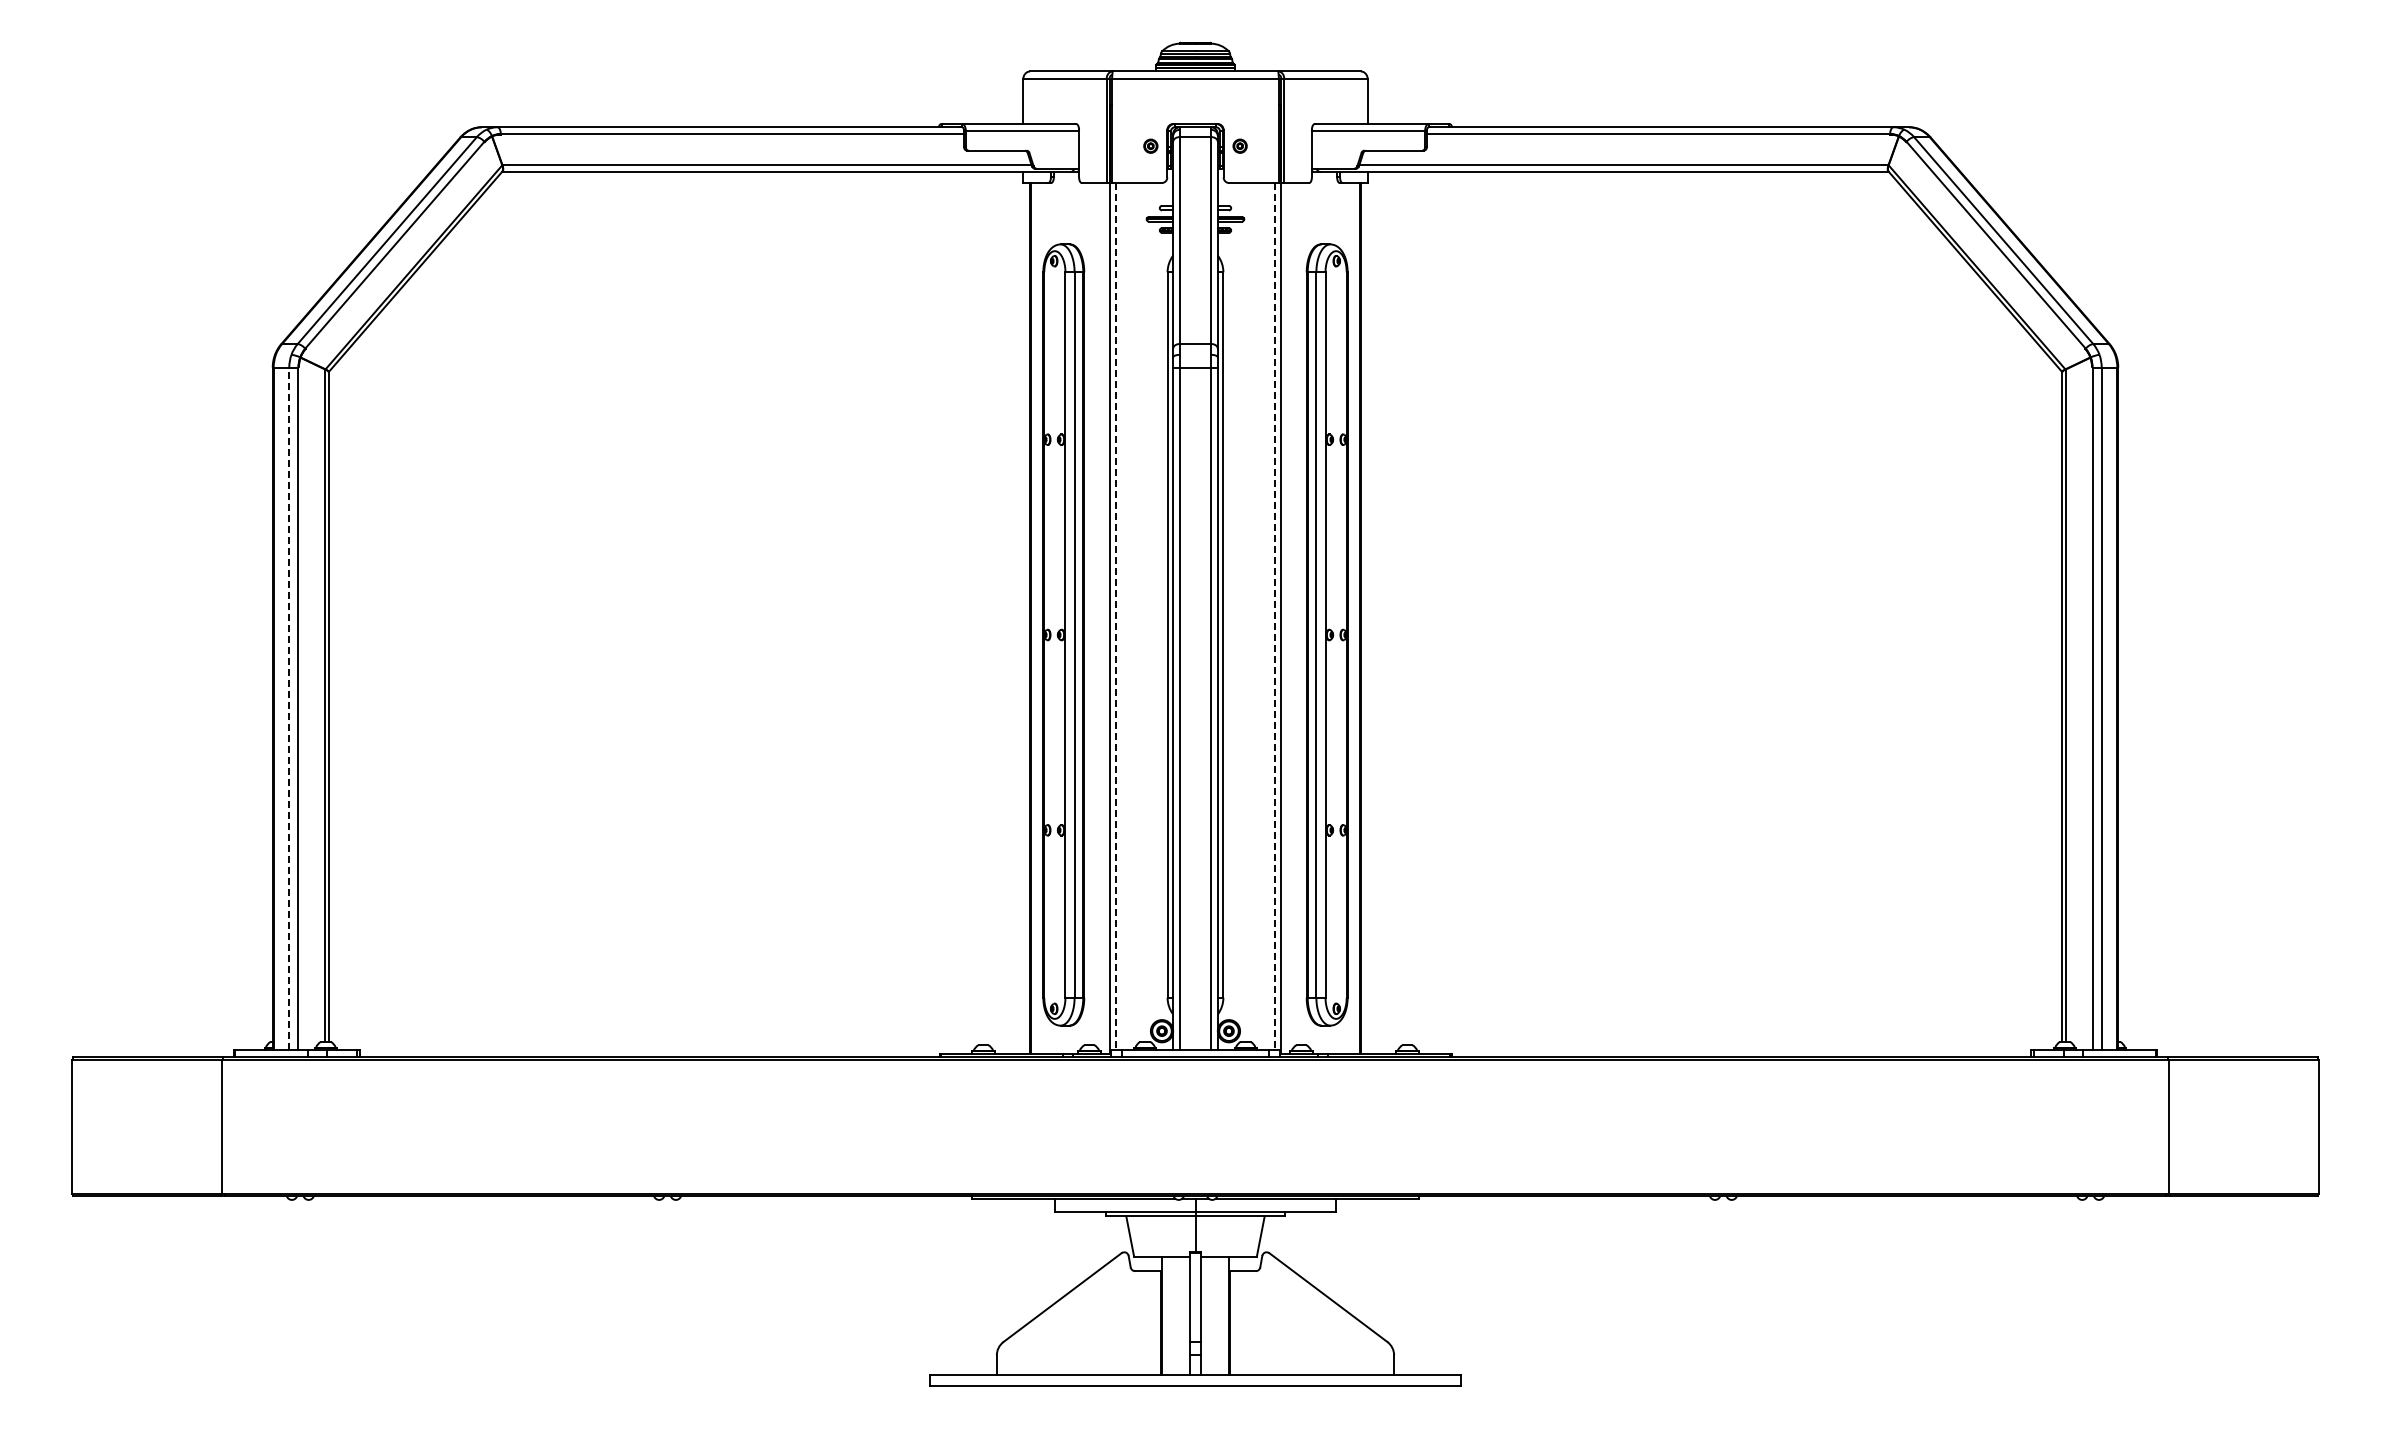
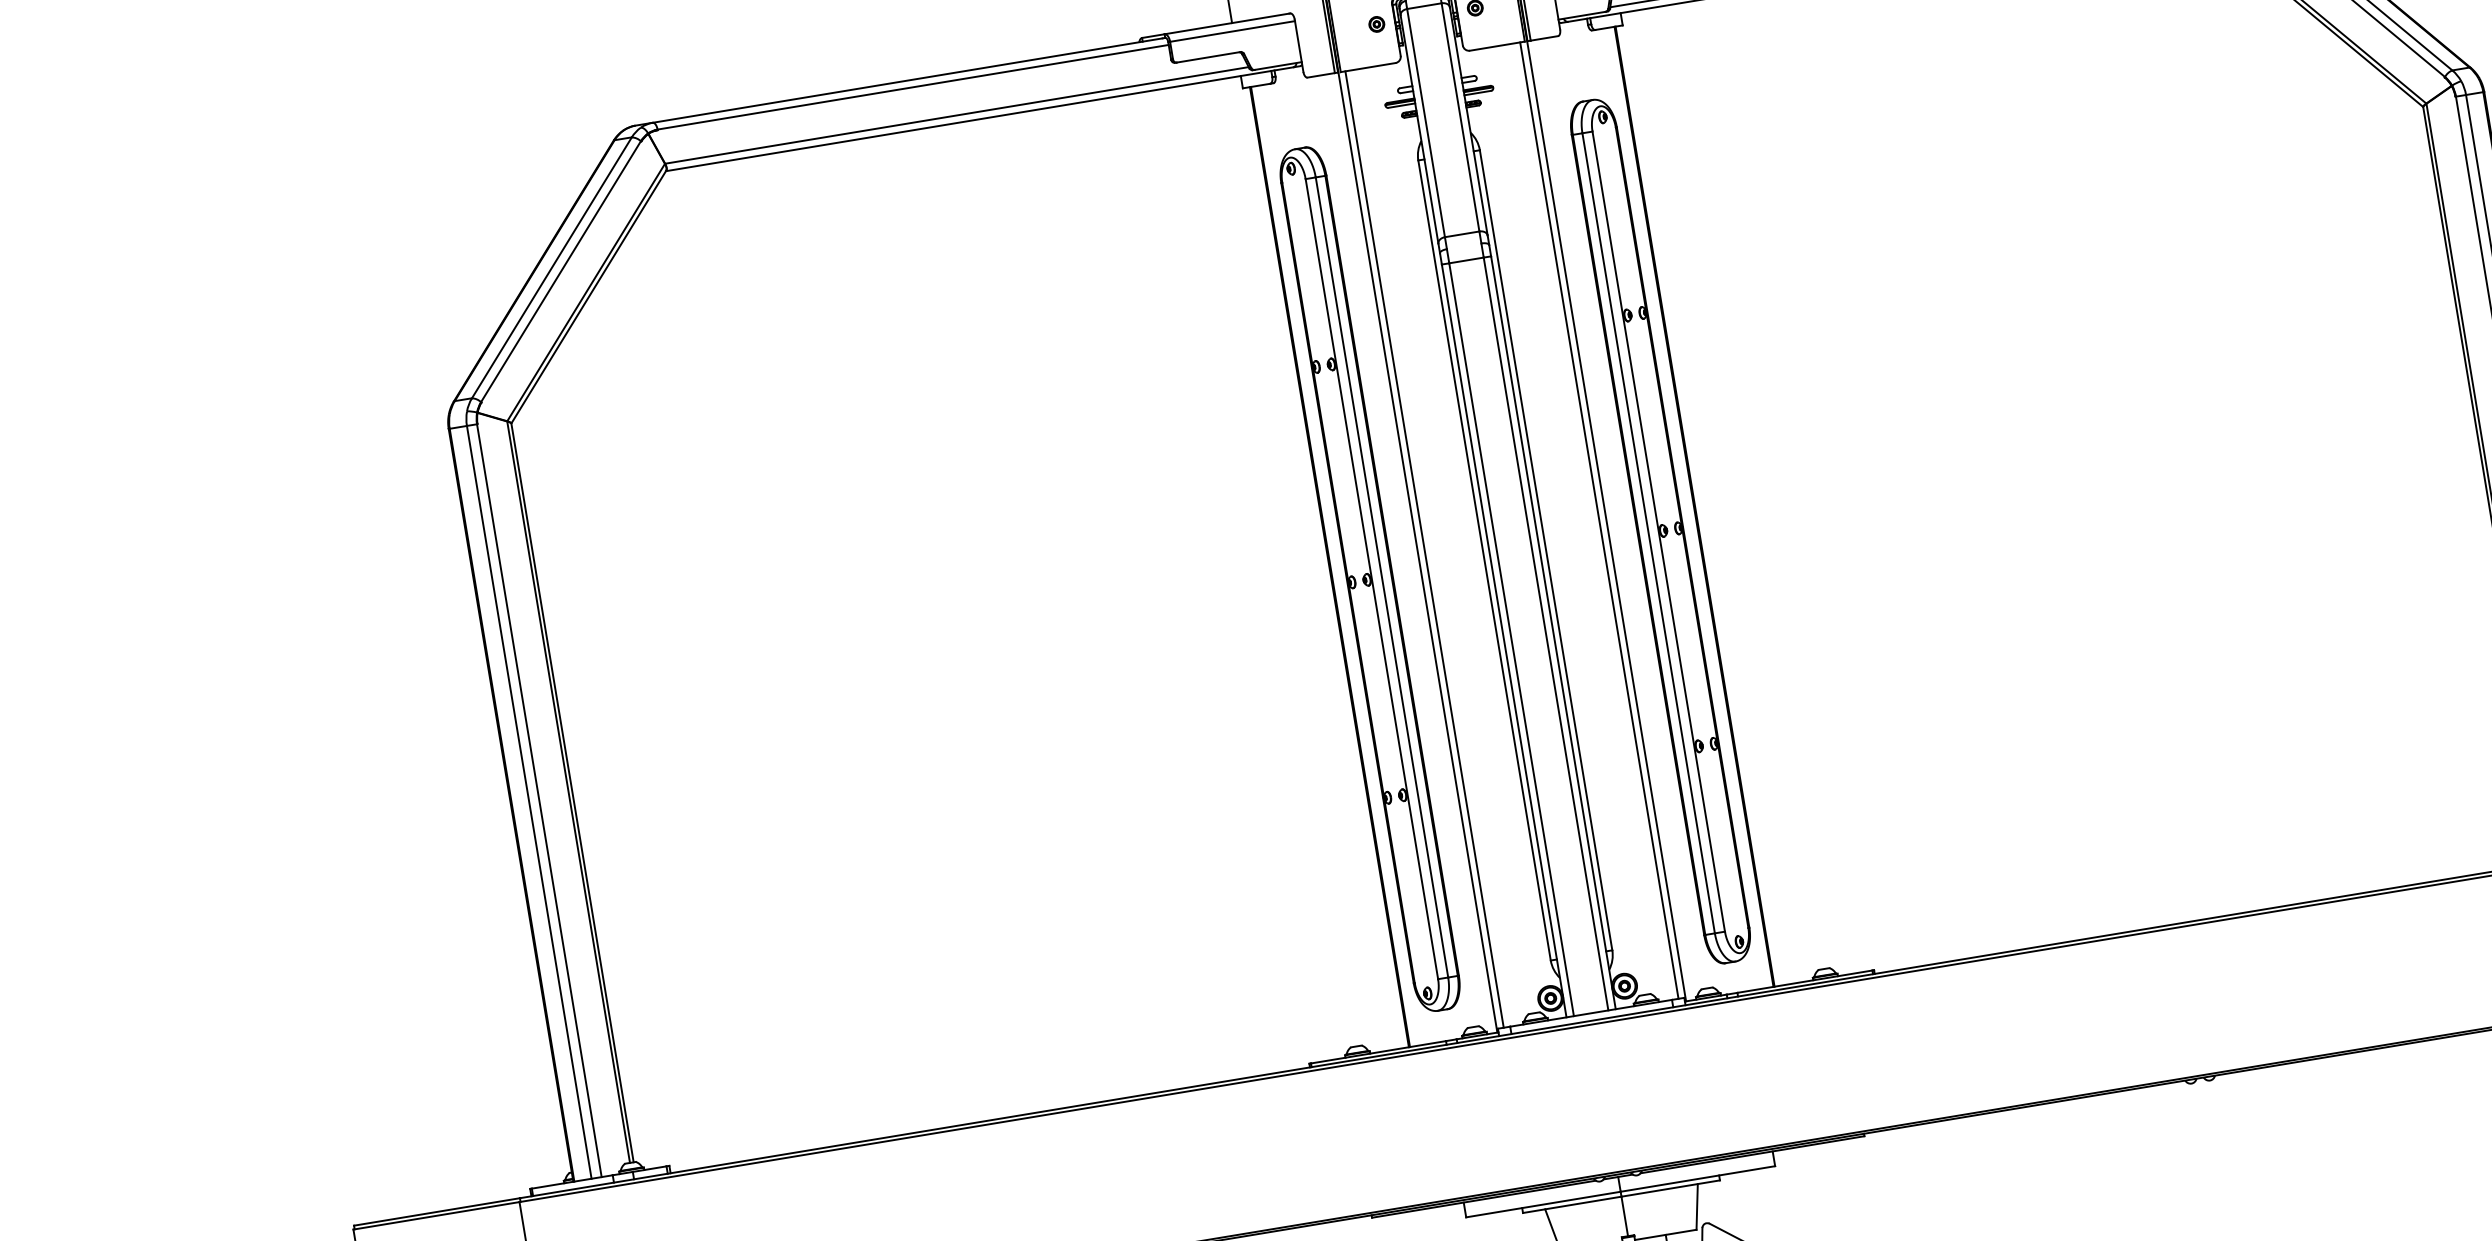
line: (1116, 616) -> (1424, 549), dashed -> solid
line: (1274, 616) -> (1599, 520), dashed -> solid
line: (289, 708) -> (529, 801), dashed -> solid

